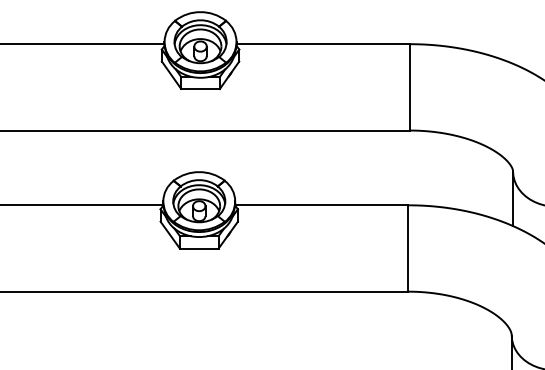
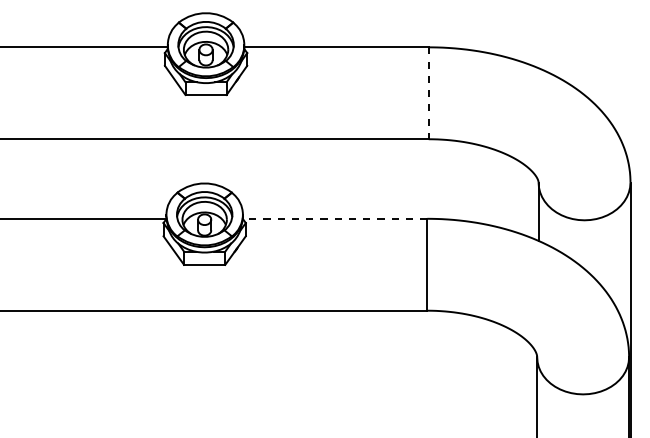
line: (409, 87) -> (428, 93), solid -> dashed
line: (321, 205) -> (334, 218), solid -> dashed

